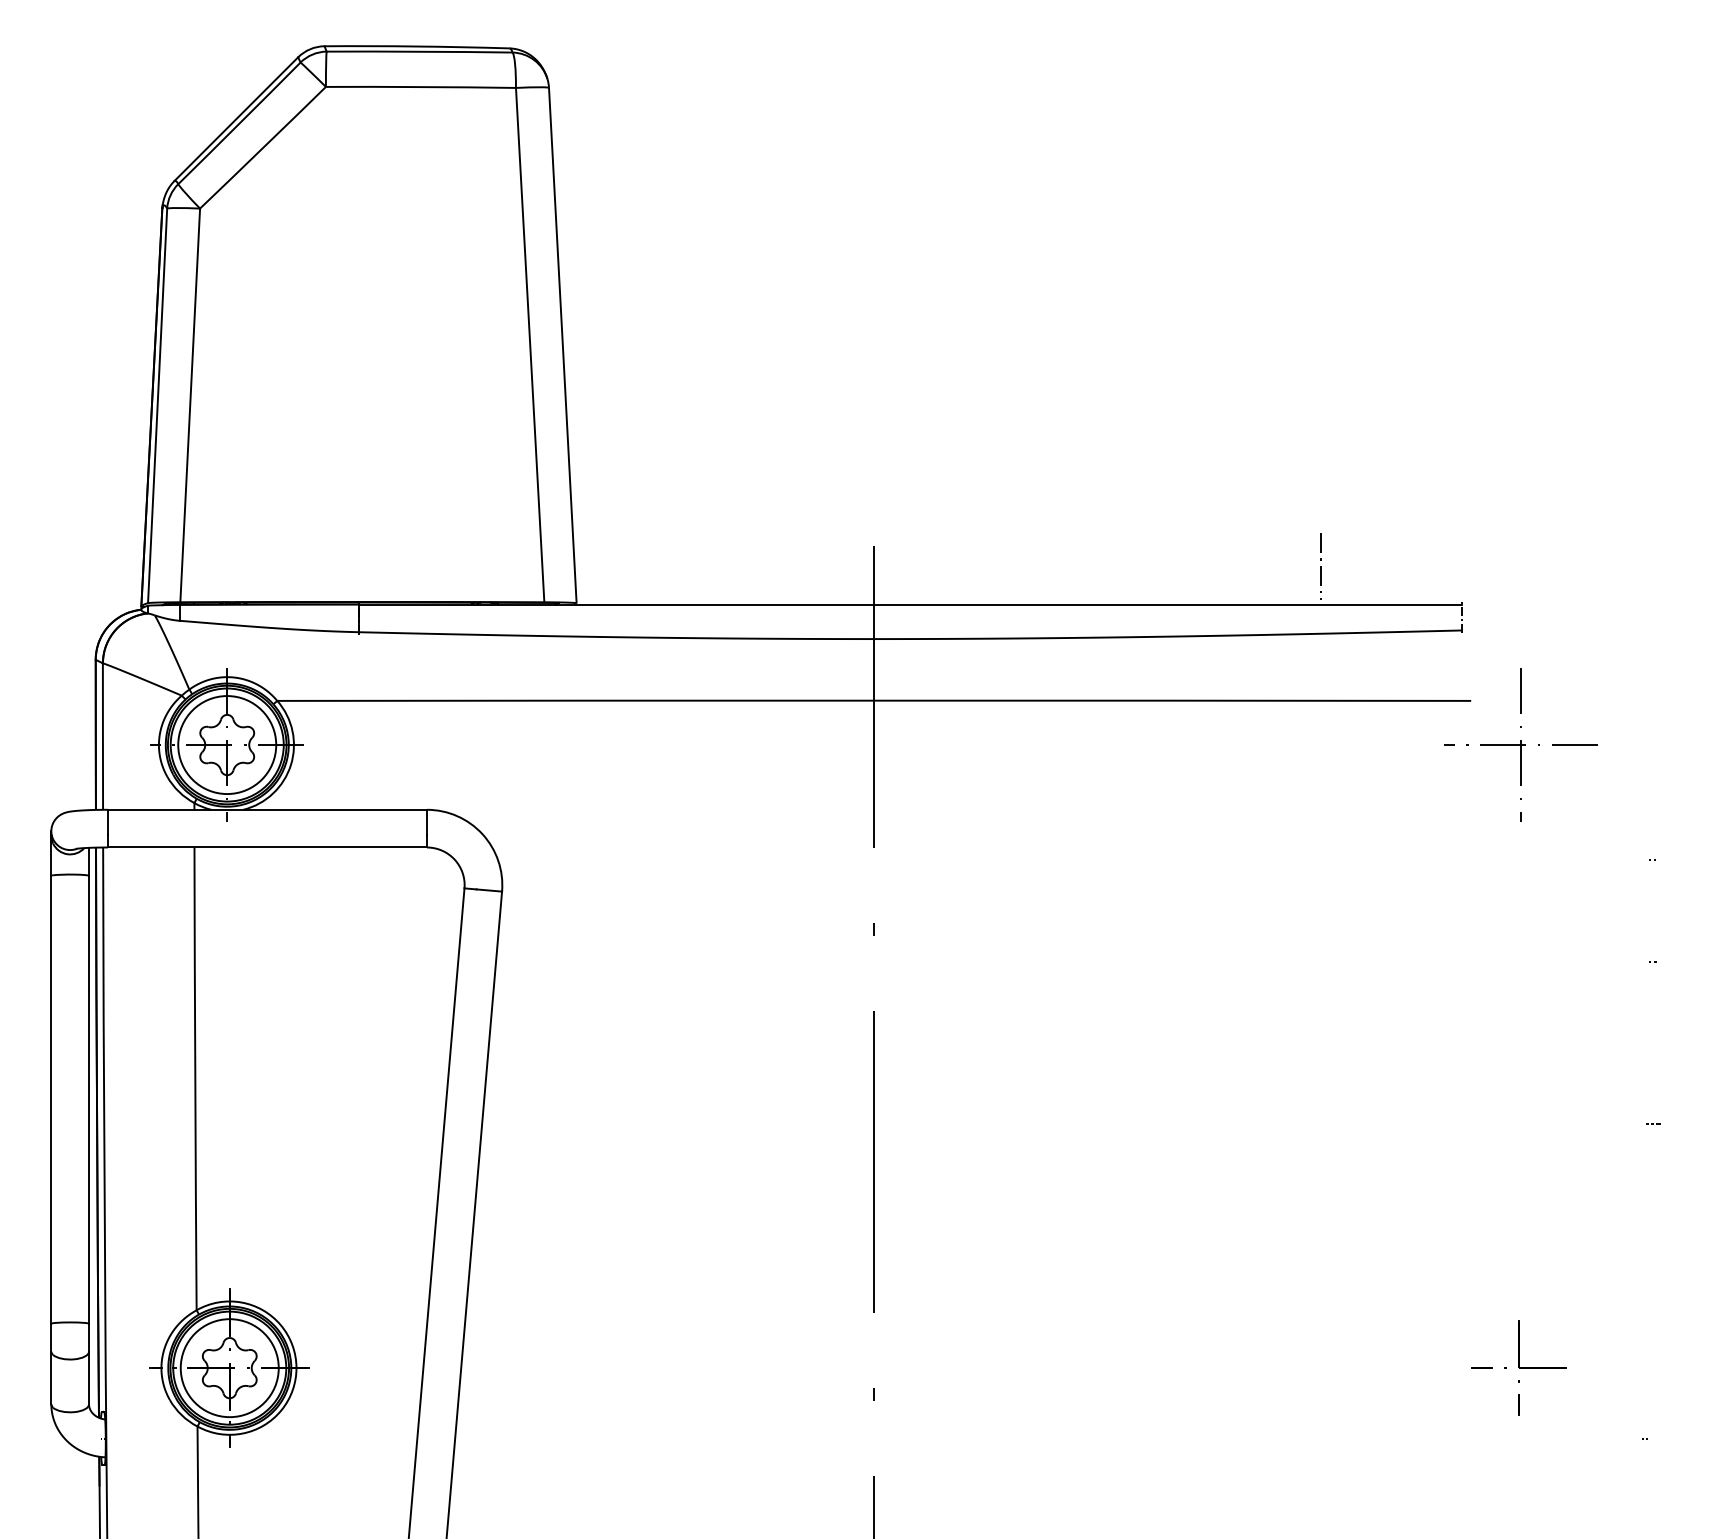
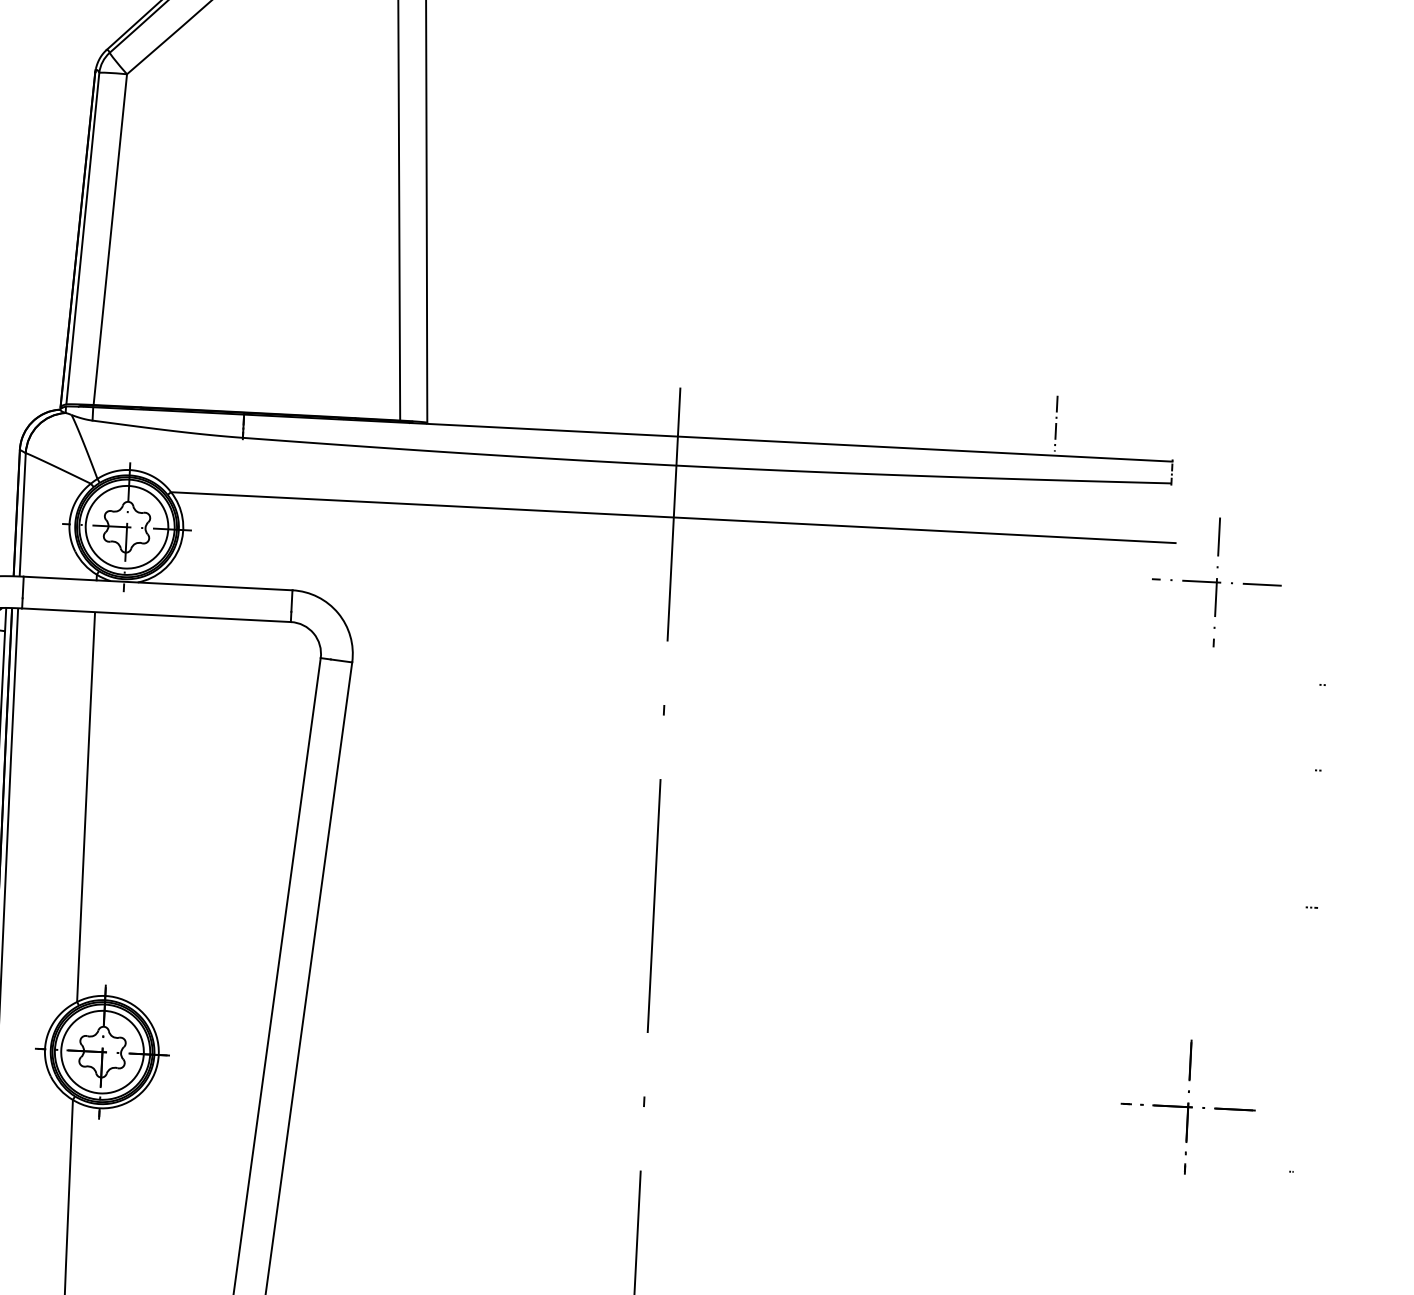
part: (1518, 1367) -> (1187, 1106), size x1.67

